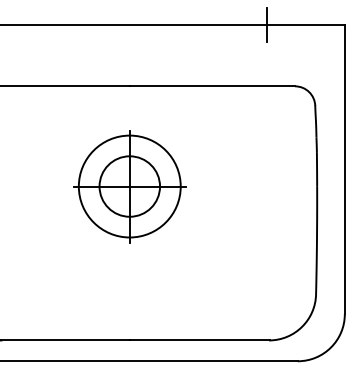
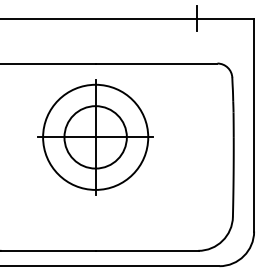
part: (129, 186) -> (95, 137), size x1.4

